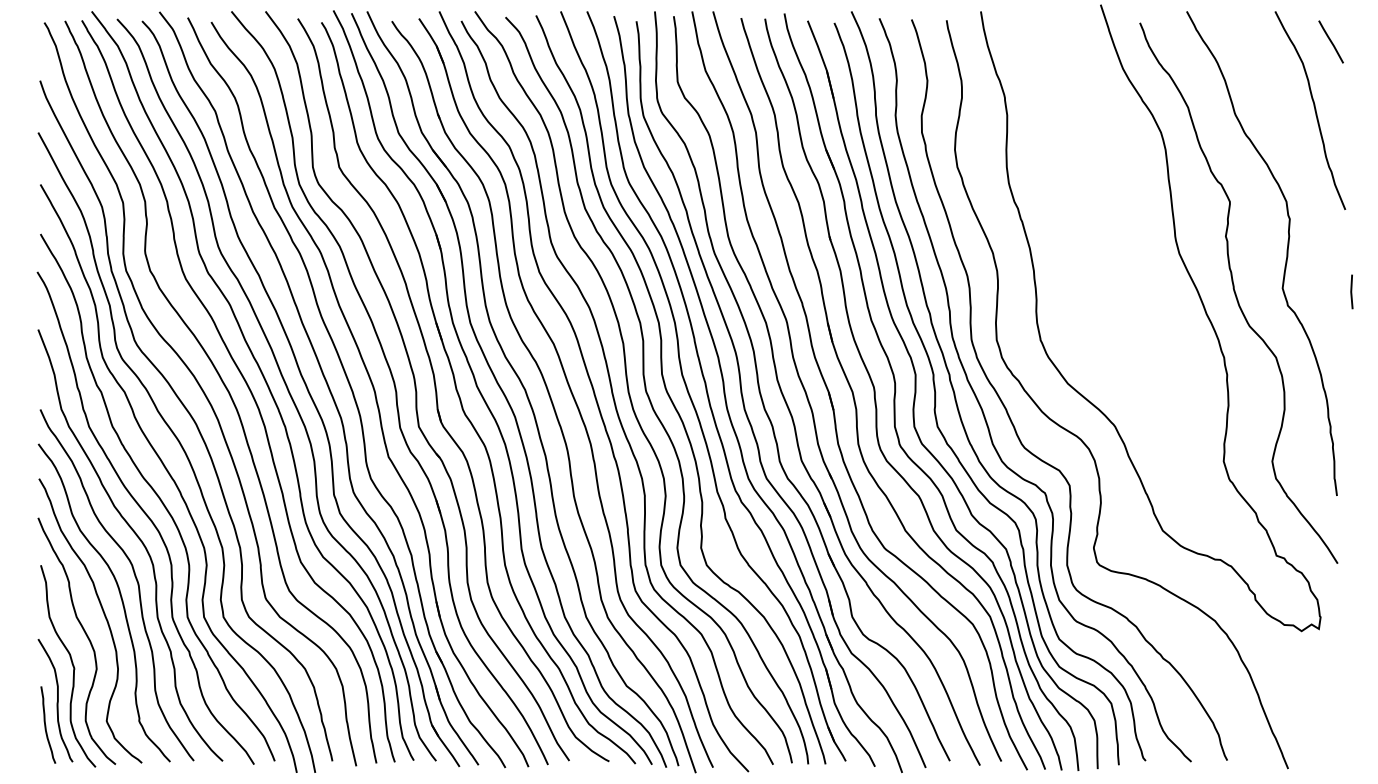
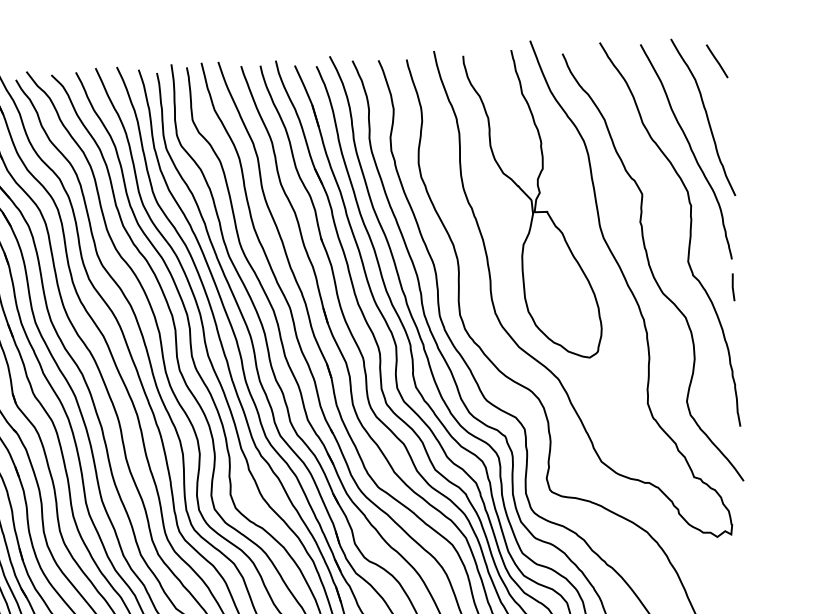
curve: (1292, 150) -> (690, 150), added
curve: (1093, 208) -> (532, 205), added
line: (1351, 291) -> (732, 286), moved

